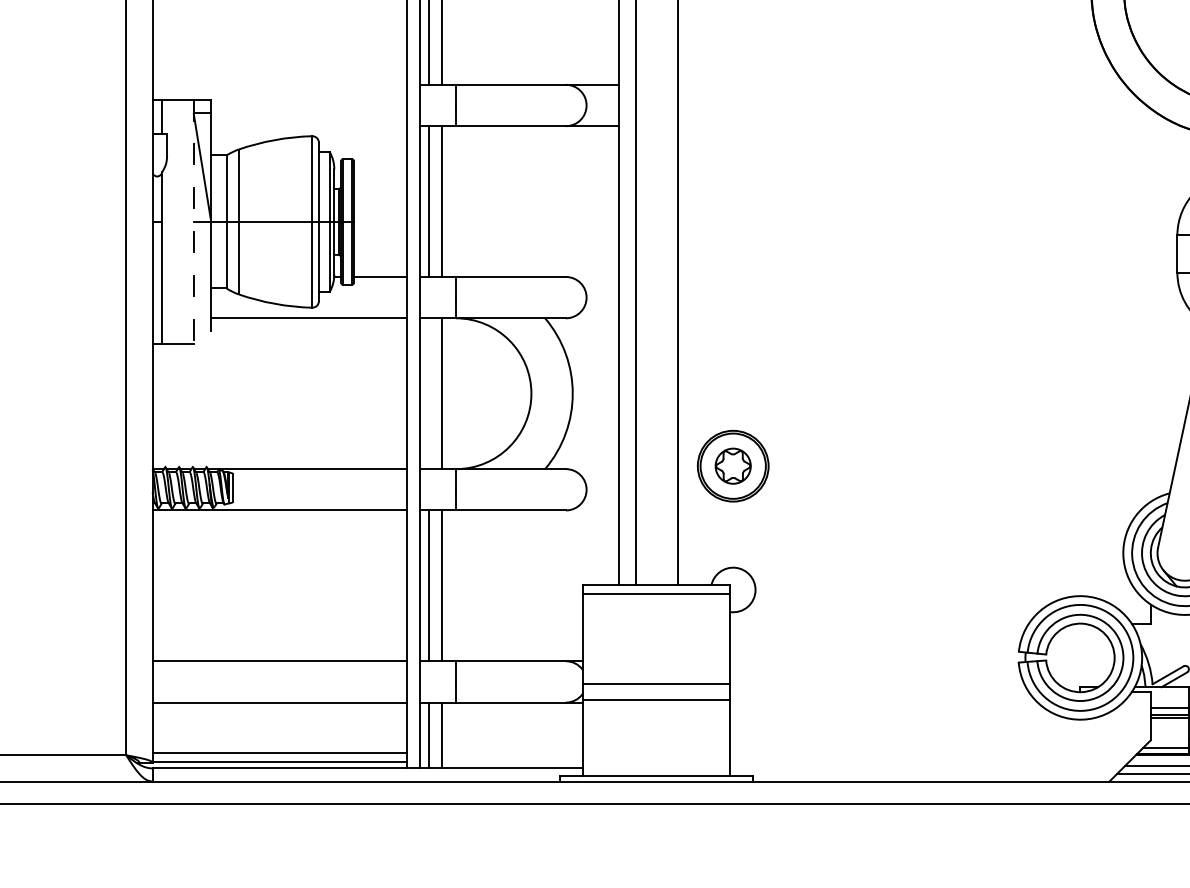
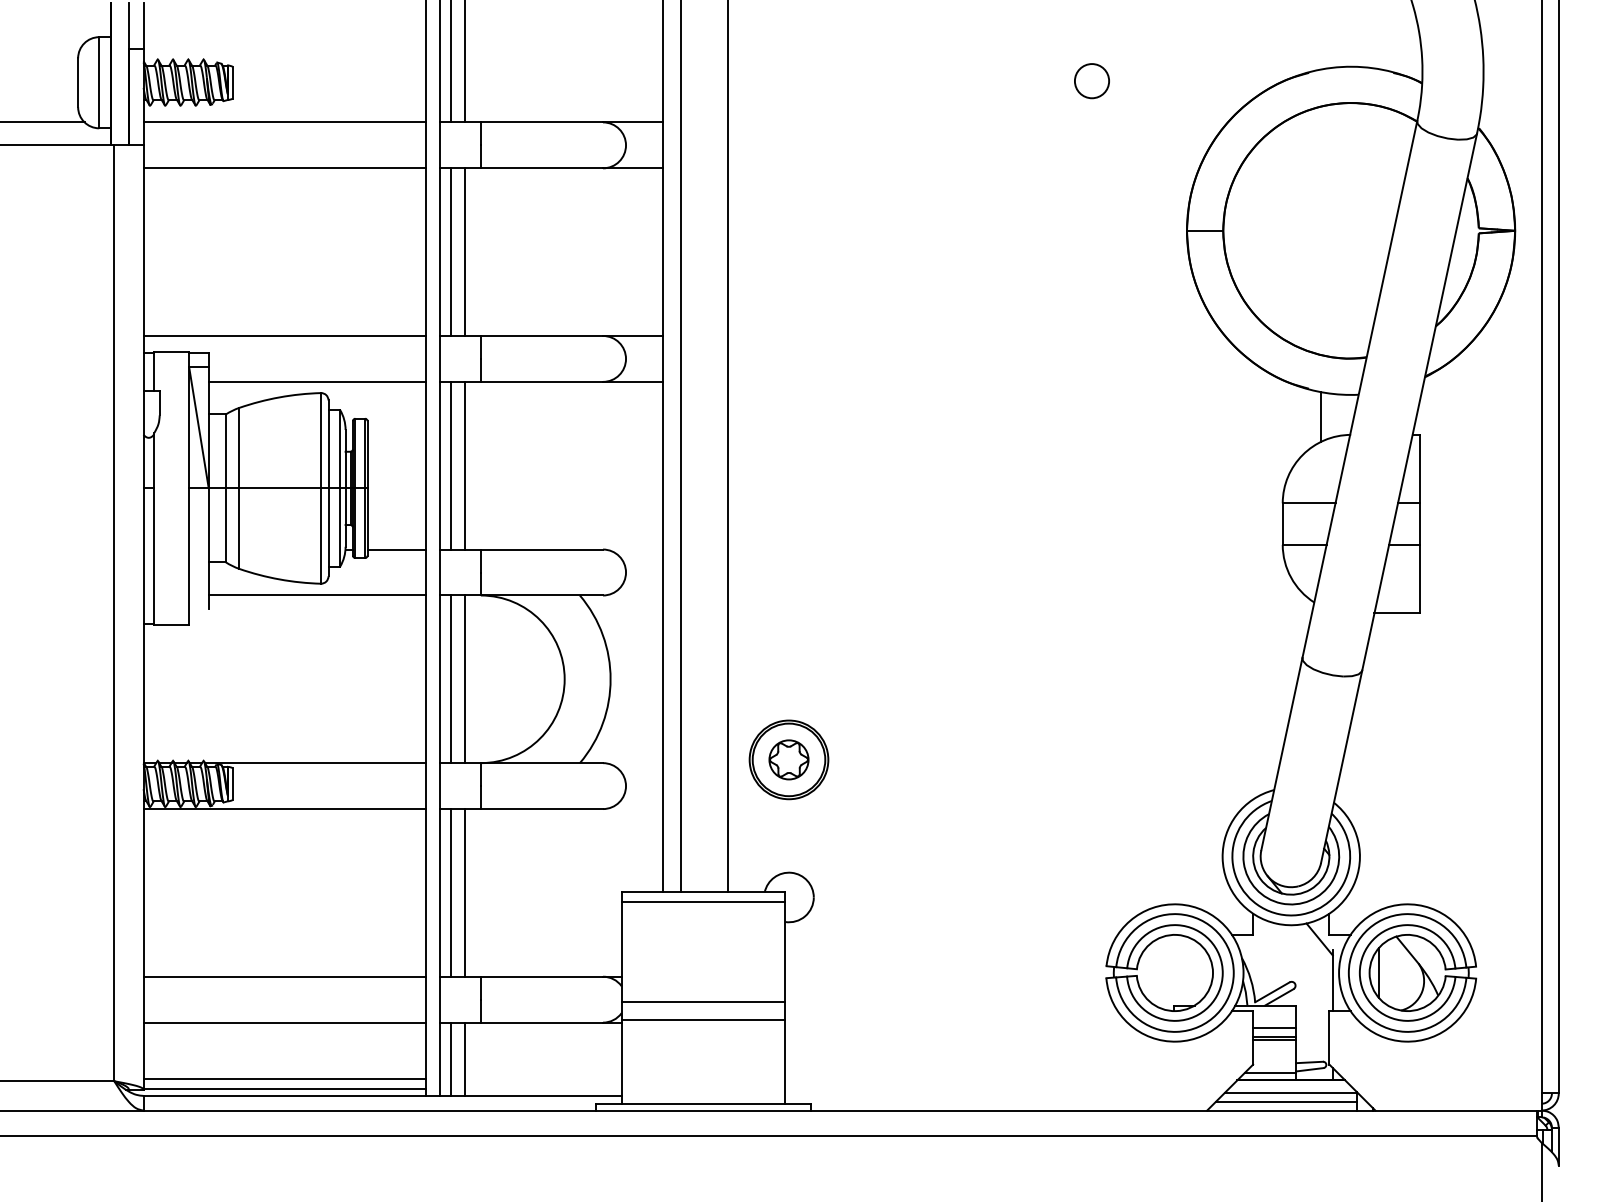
line: (279, 84) -> (284, 335), added
line: (309, 125) -> (317, 381), added
line: (193, 222) -> (189, 488), dashed -> solid
line: (428, 393) -> (450, 679), added

